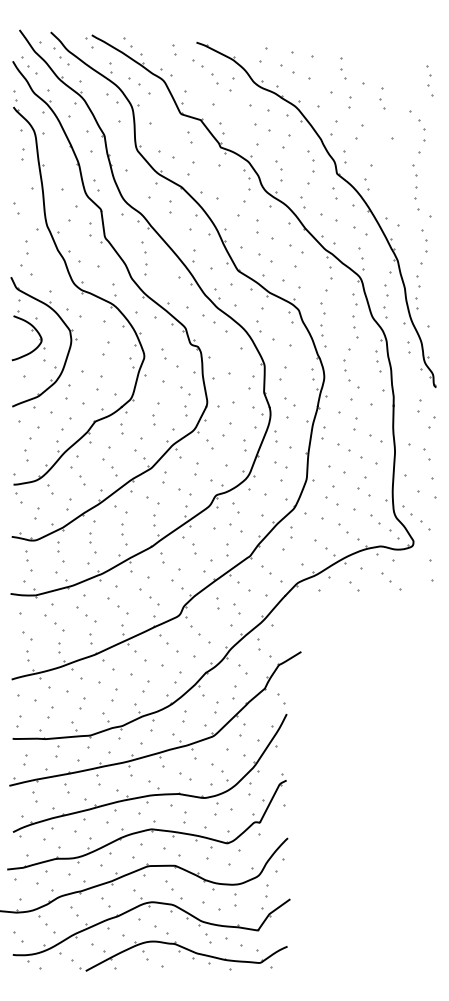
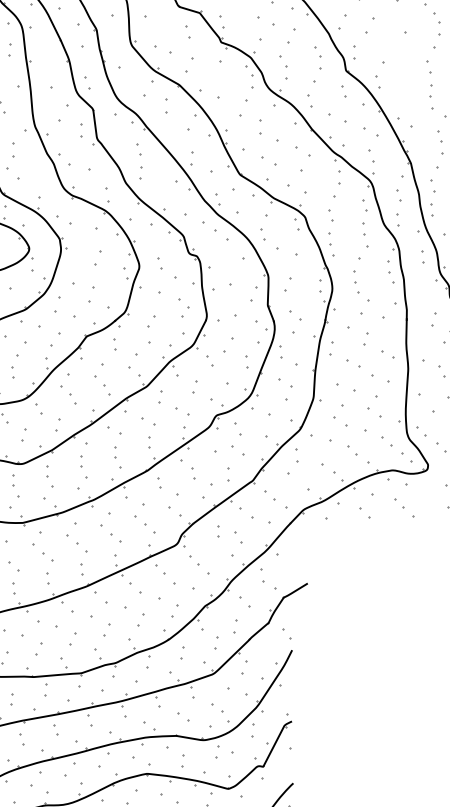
part: (185, 410) -> (183, 324), size x1.6
part: (153, 419) -> (149, 334), size x1.6

